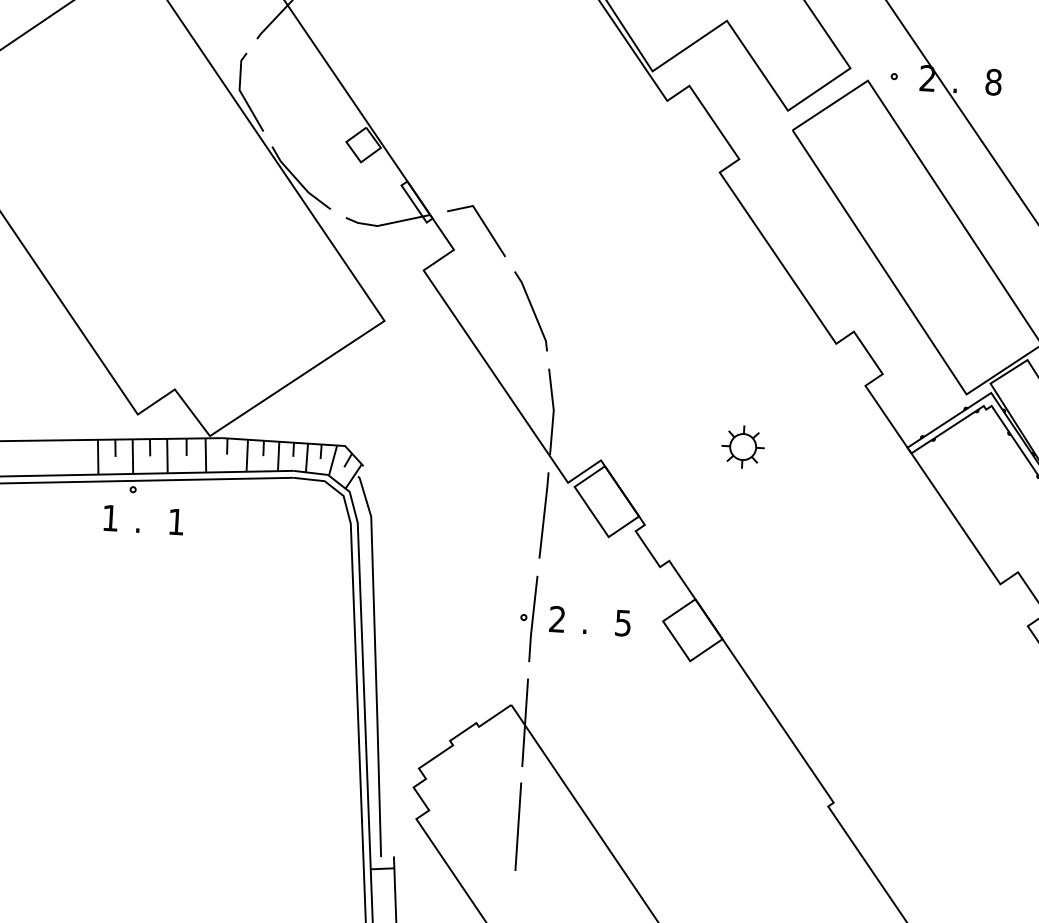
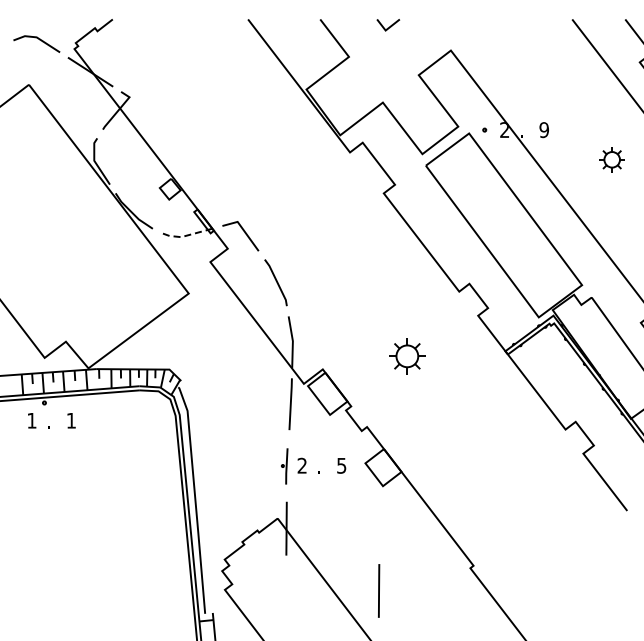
text: (994, 82) -> (544, 130), 8 -> 9
line: (384, 223) -> (185, 235), solid -> dashed
part: (741, 446) -> (406, 356), size x1.4
part: (527, 618) -> (284, 466), size x0.7
line: (519, 825) -> (379, 590), moved

